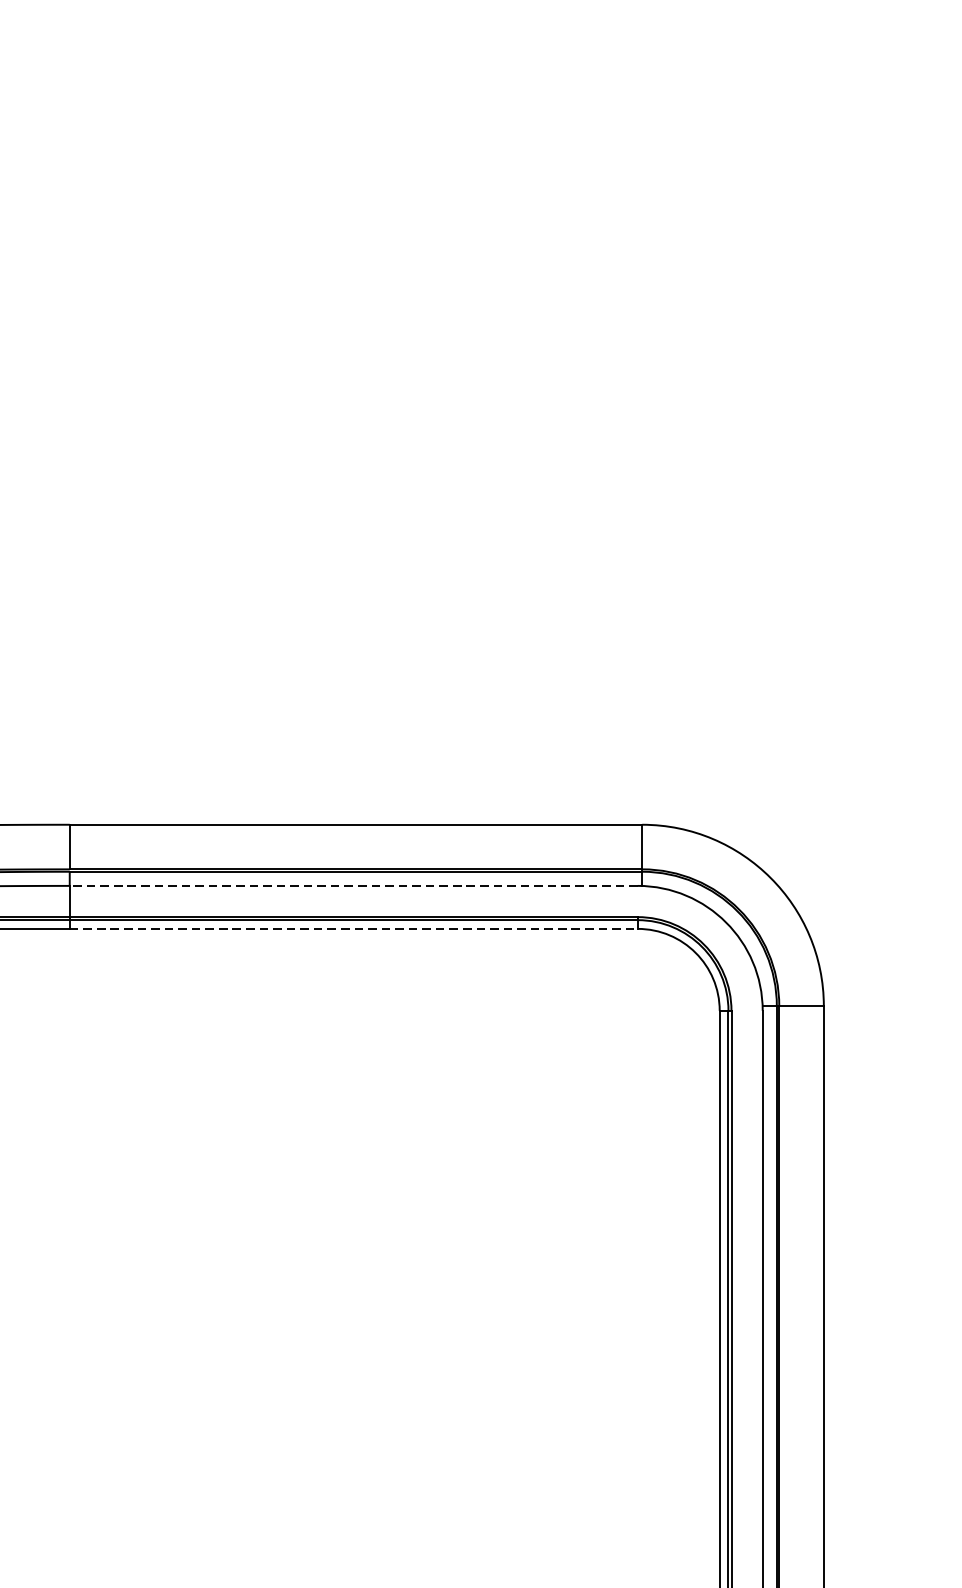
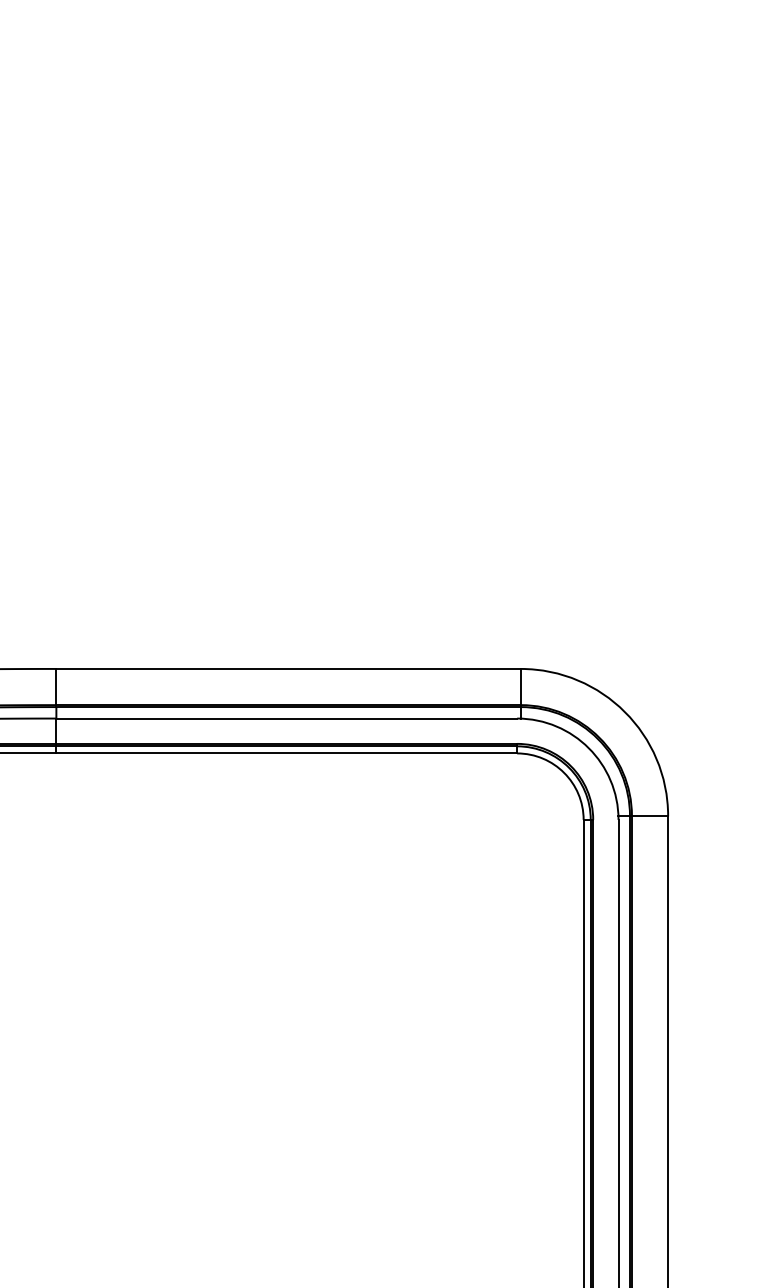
line: (353, 885) -> (286, 718), dashed -> solid
line: (354, 928) -> (287, 753), dashed -> solid

